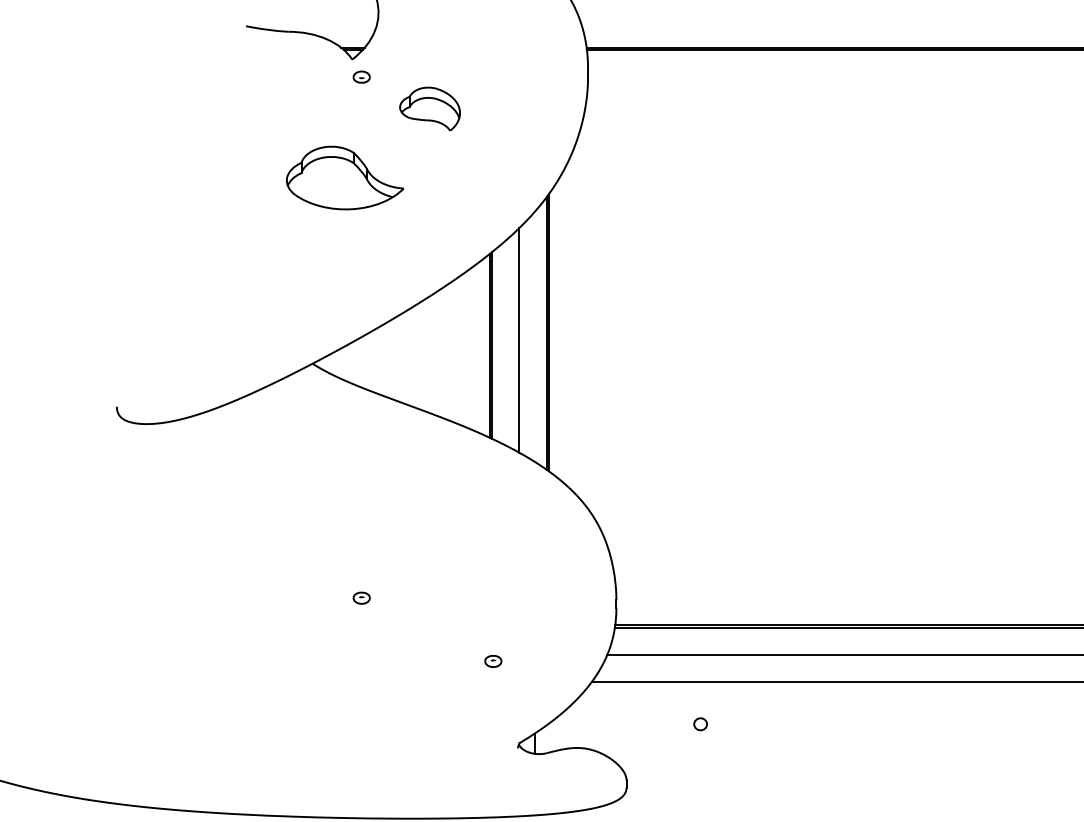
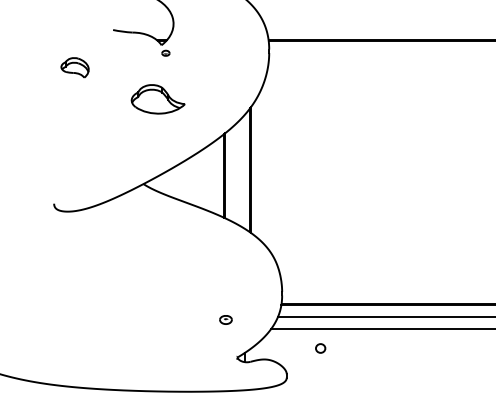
part: (428, 108) -> (74, 67), moved
line: (518, 340) -> (237, 173), removed
part: (360, 596) -> (165, 290), removed
part: (492, 660) -> (225, 319), size x1.6
part: (700, 723) -> (320, 348), size x1.6

